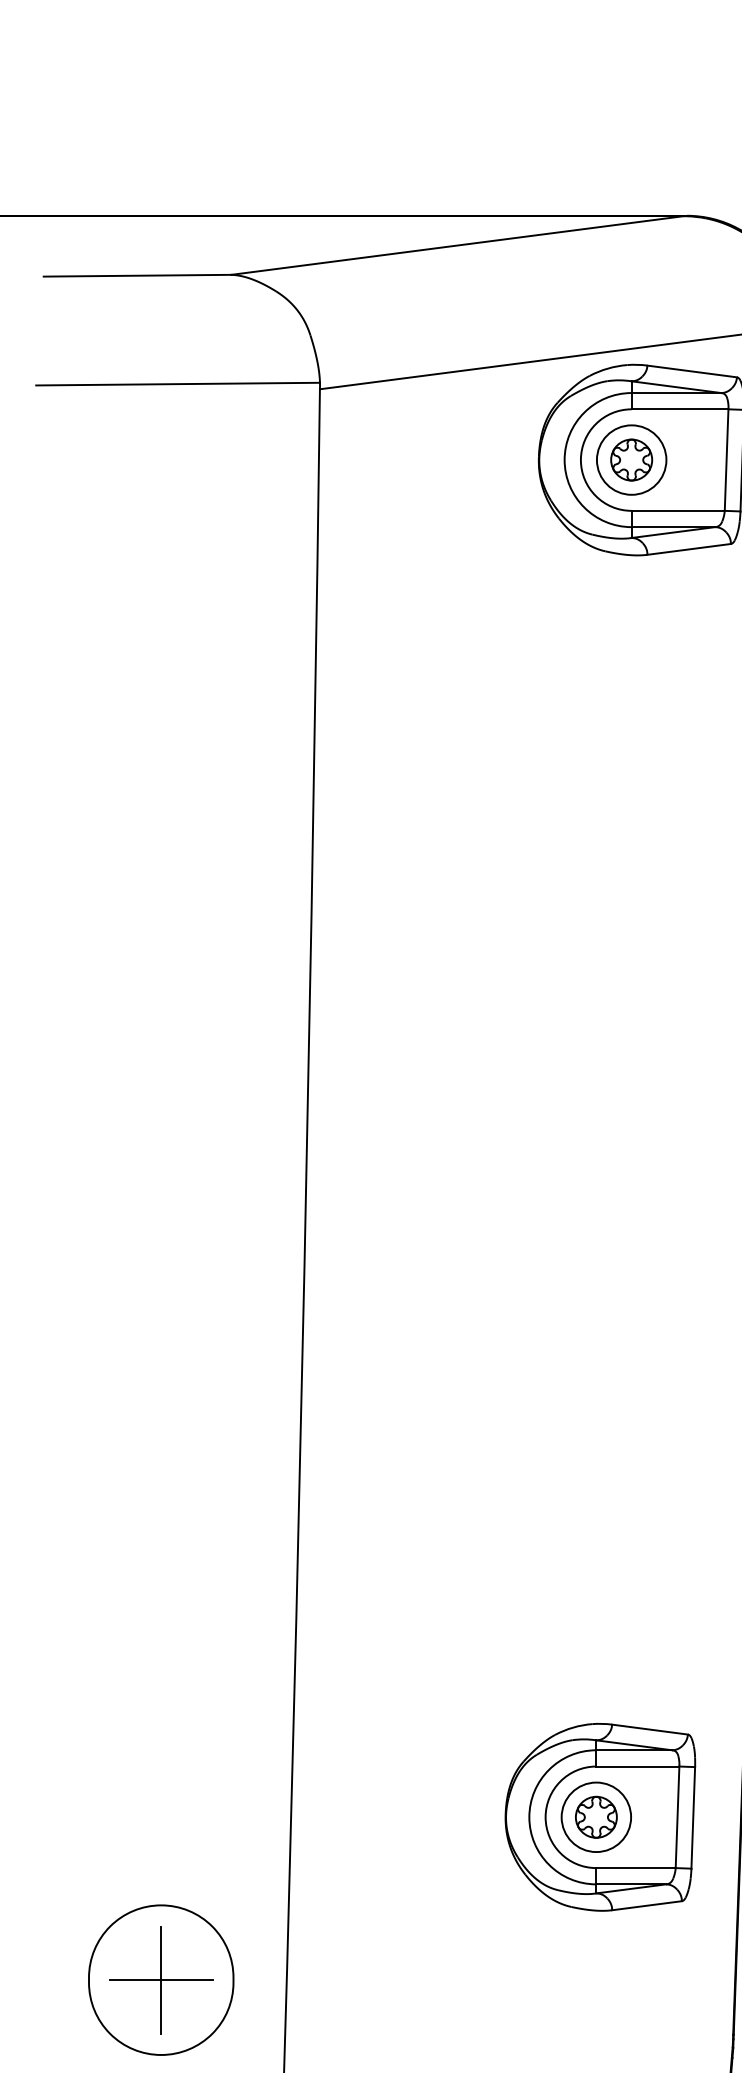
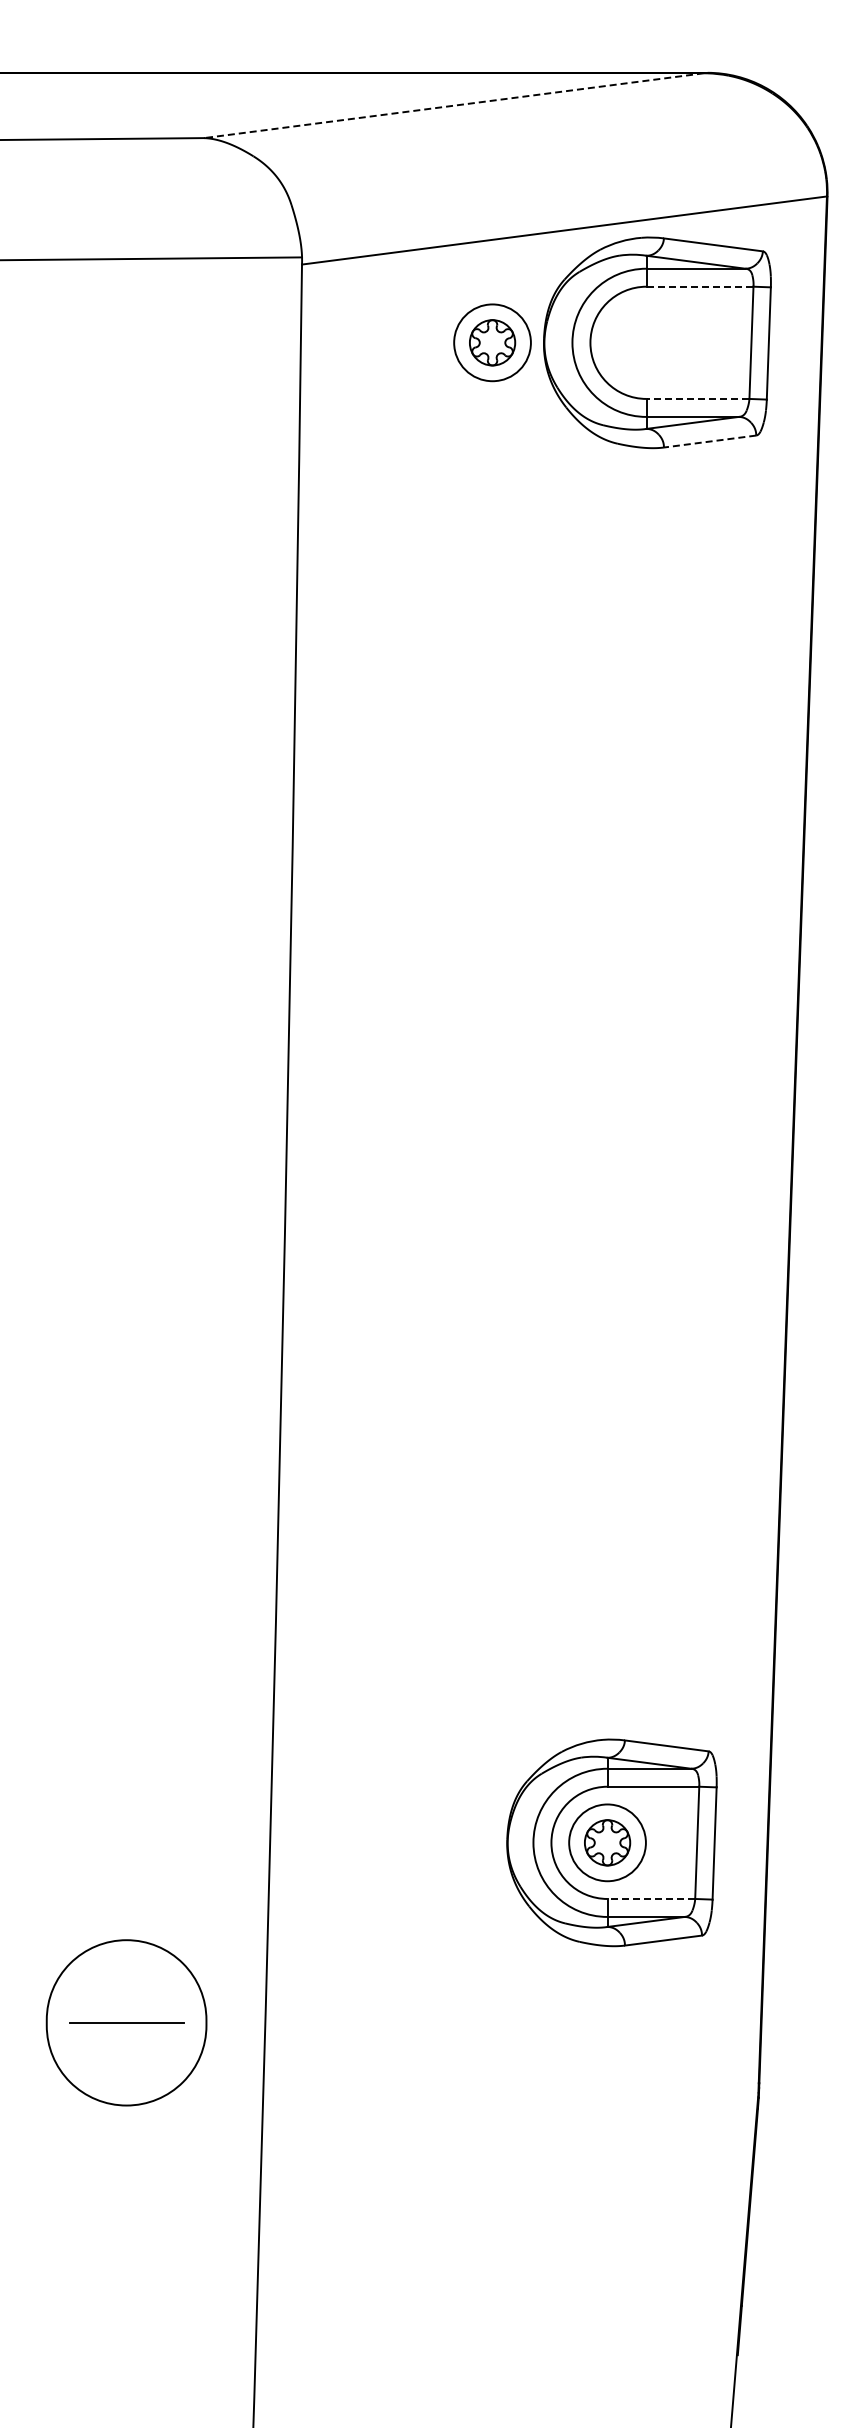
line: (457, 245) -> (454, 105), solid -> dashed
line: (680, 409) -> (700, 286), solid -> dashed
part: (631, 459) -> (492, 342), moved
line: (677, 510) -> (697, 398), solid -> dashed
line: (689, 549) -> (710, 441), solid -> dashed
line: (636, 1867) -> (651, 1898), solid -> dashed
line: (161, 1979) -> (126, 2022), removed

